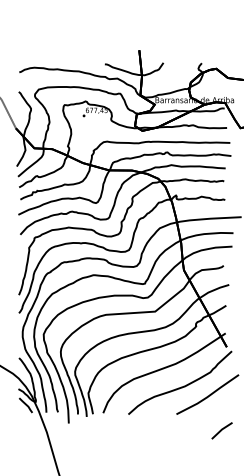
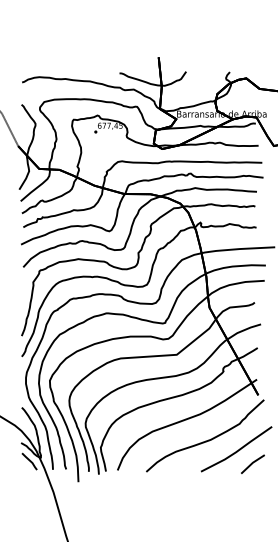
line: (221, 430) -> (252, 463), moved

